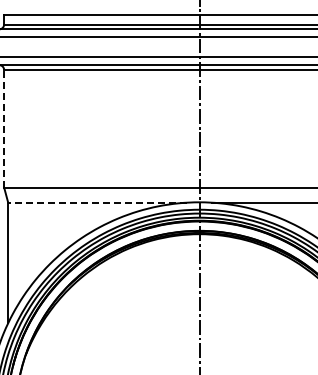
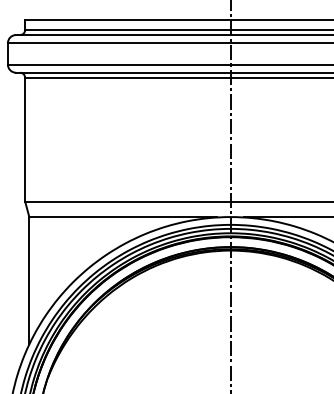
line: (4, 128) -> (25, 139), dashed -> solid
line: (96, 202) -> (122, 217), dashed -> solid

